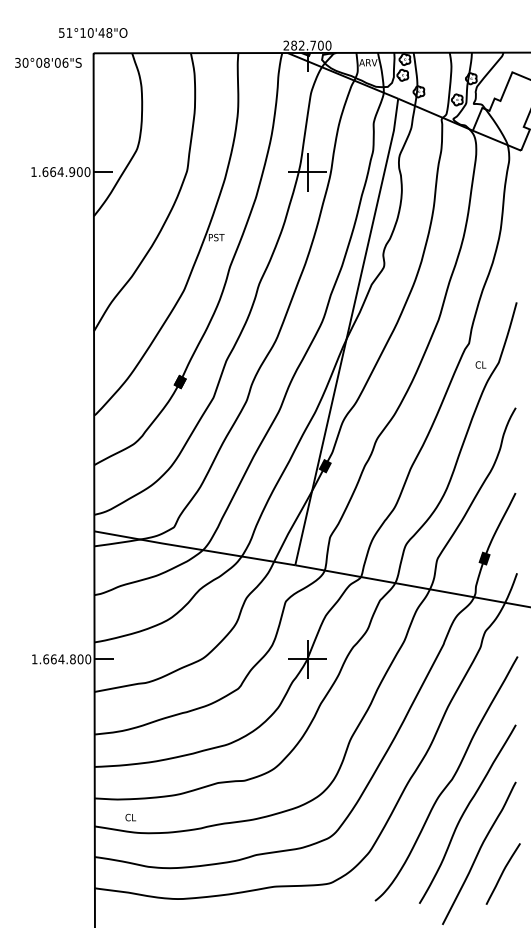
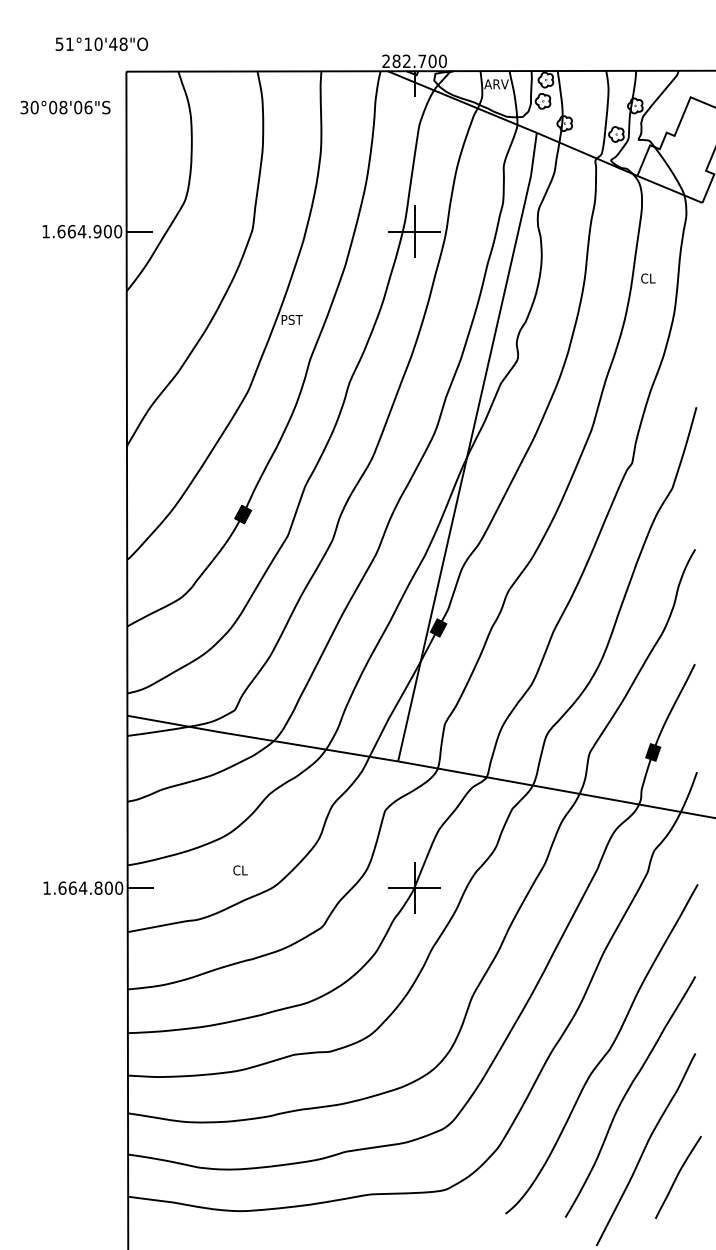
text: (92, 32) -> (101, 43), moved
text: (48, 62) -> (65, 107), moved
text: (481, 364) -> (648, 278), moved
text: (130, 817) -> (240, 870), moved

